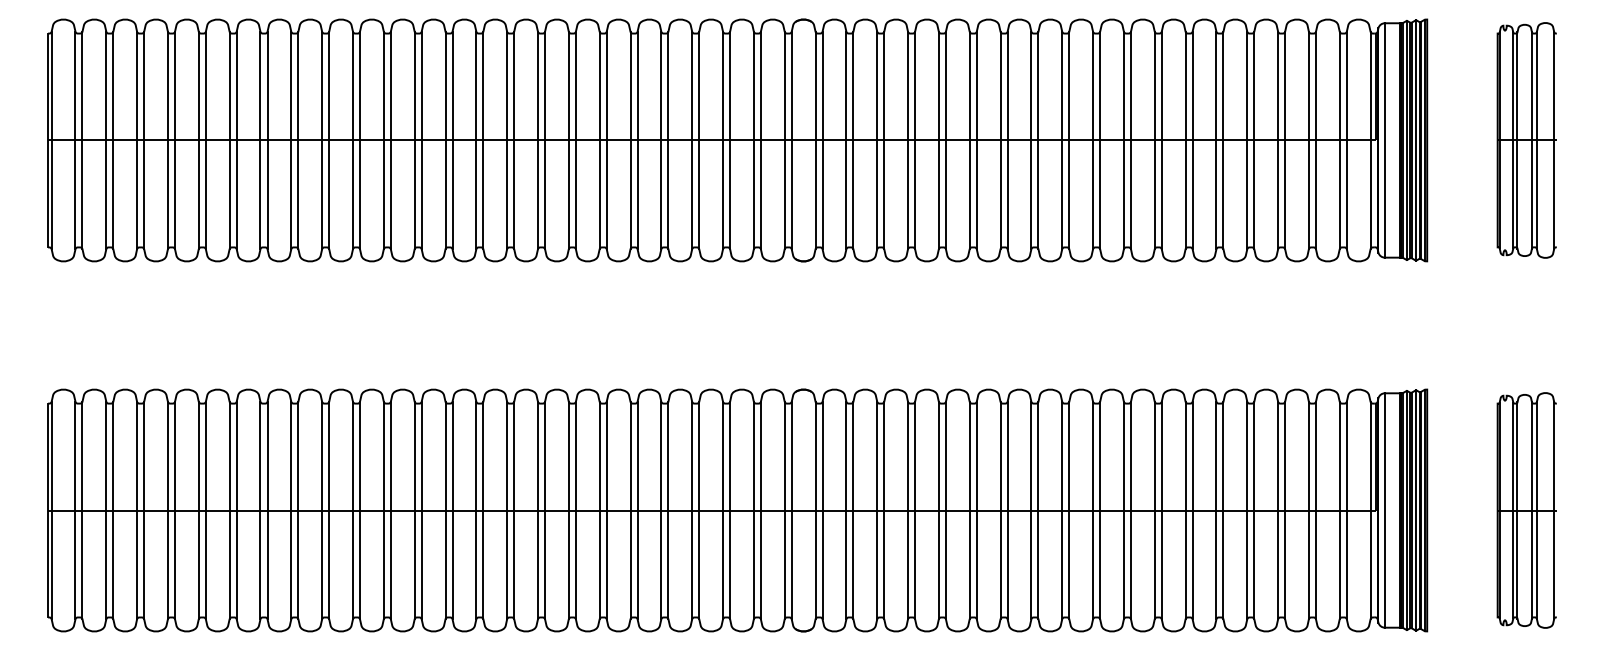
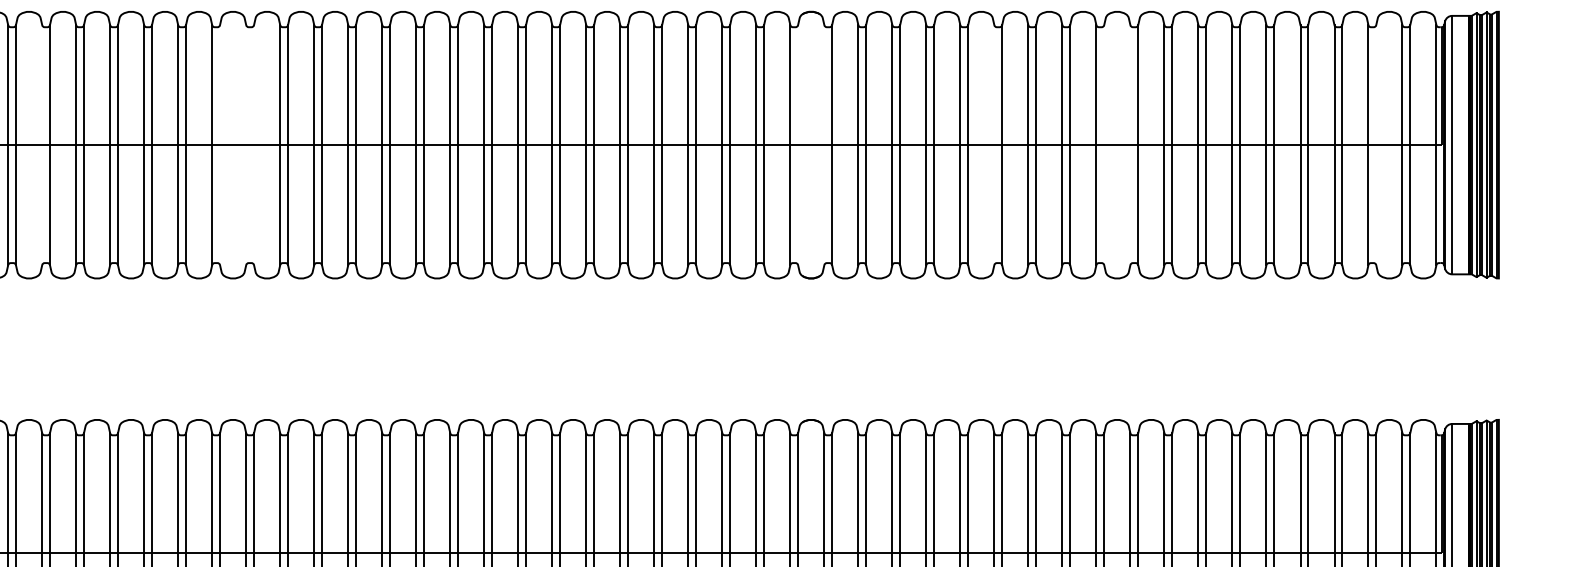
line: (106, 140) -> (42, 145), removed
line: (267, 140) -> (219, 145), removed
line: (291, 140) -> (246, 145), removed
line: (298, 140) -> (254, 145), removed
line: (791, 140) -> (797, 145), removed
line: (815, 140) -> (824, 145), removed
line: (969, 140) -> (994, 145), removed
line: (1069, 140) -> (1104, 145), removed
line: (1093, 140) -> (1130, 145), removed
line: (1315, 140) -> (1375, 145), removed

